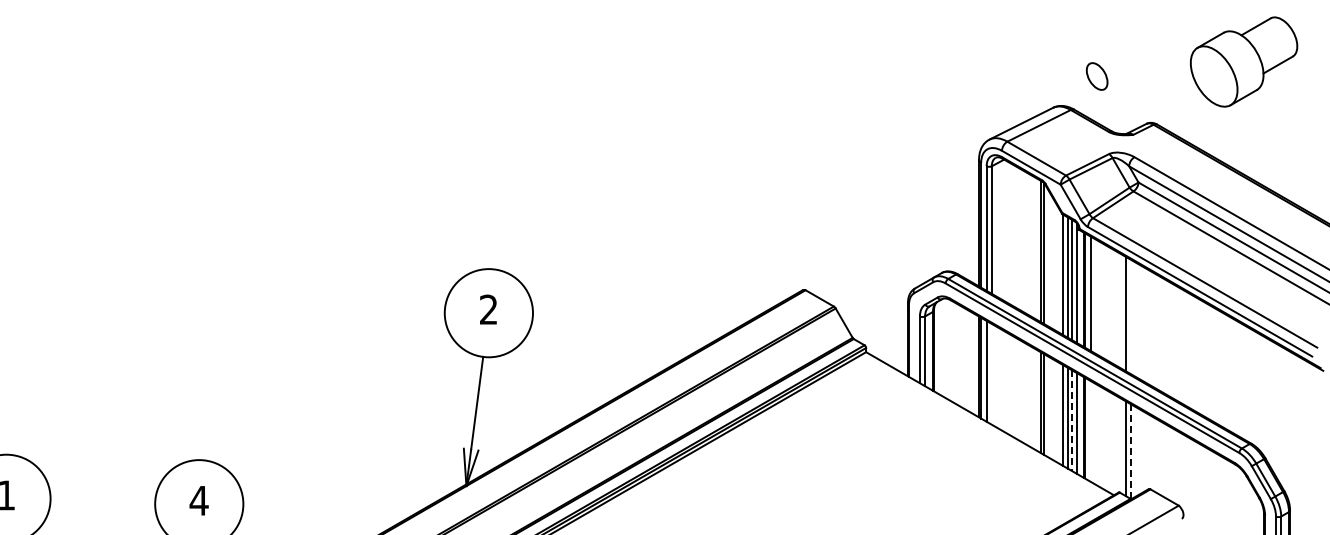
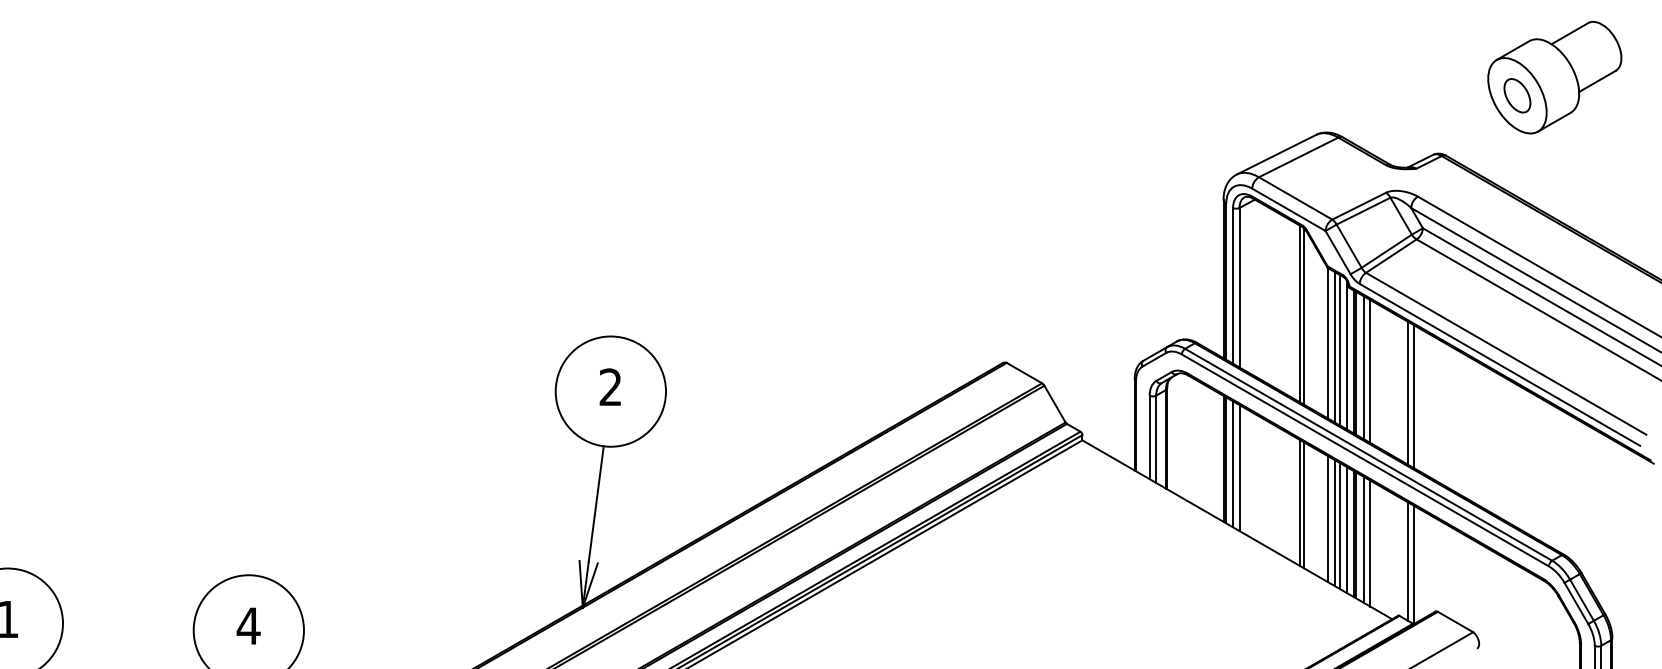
part: (1096, 76) -> (1516, 95), moved
line: (1096, 296) -> (1370, 370), added
line: (1131, 317) -> (1414, 397), added
line: (991, 373) -> (1239, 467), added
line: (1072, 421) -> (1340, 527), dashed -> solid
line: (1091, 431) -> (1364, 539), added
line: (1096, 434) -> (1370, 543), added
line: (1131, 451) -> (1414, 564), dashed -> solid

